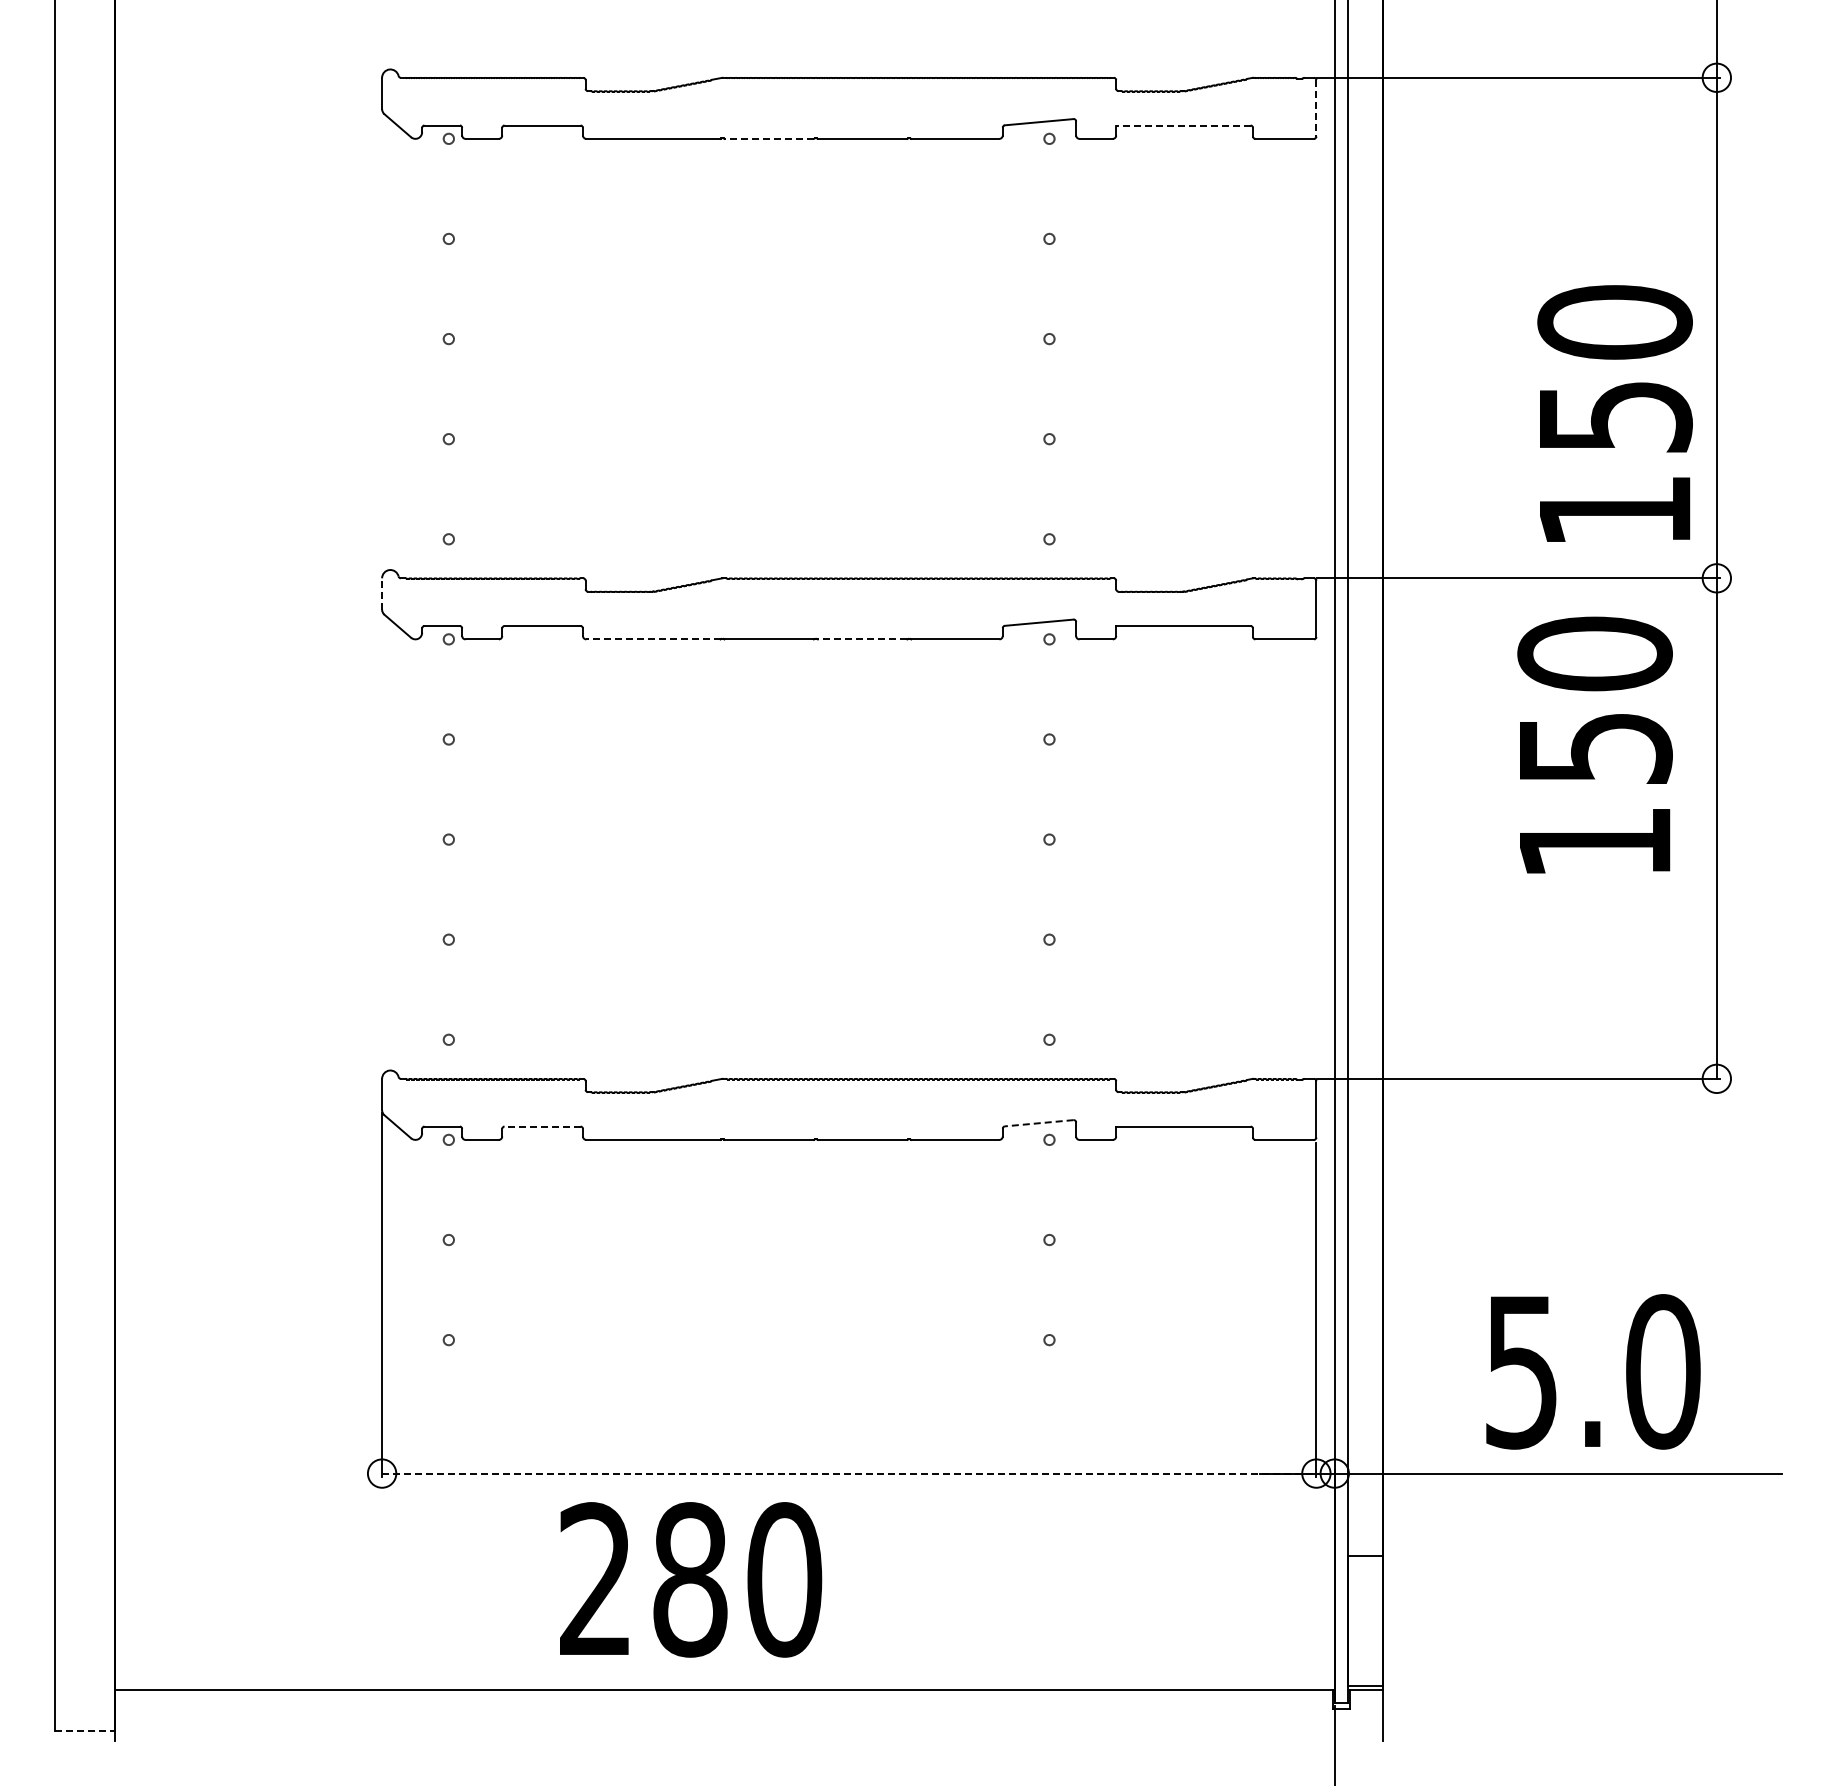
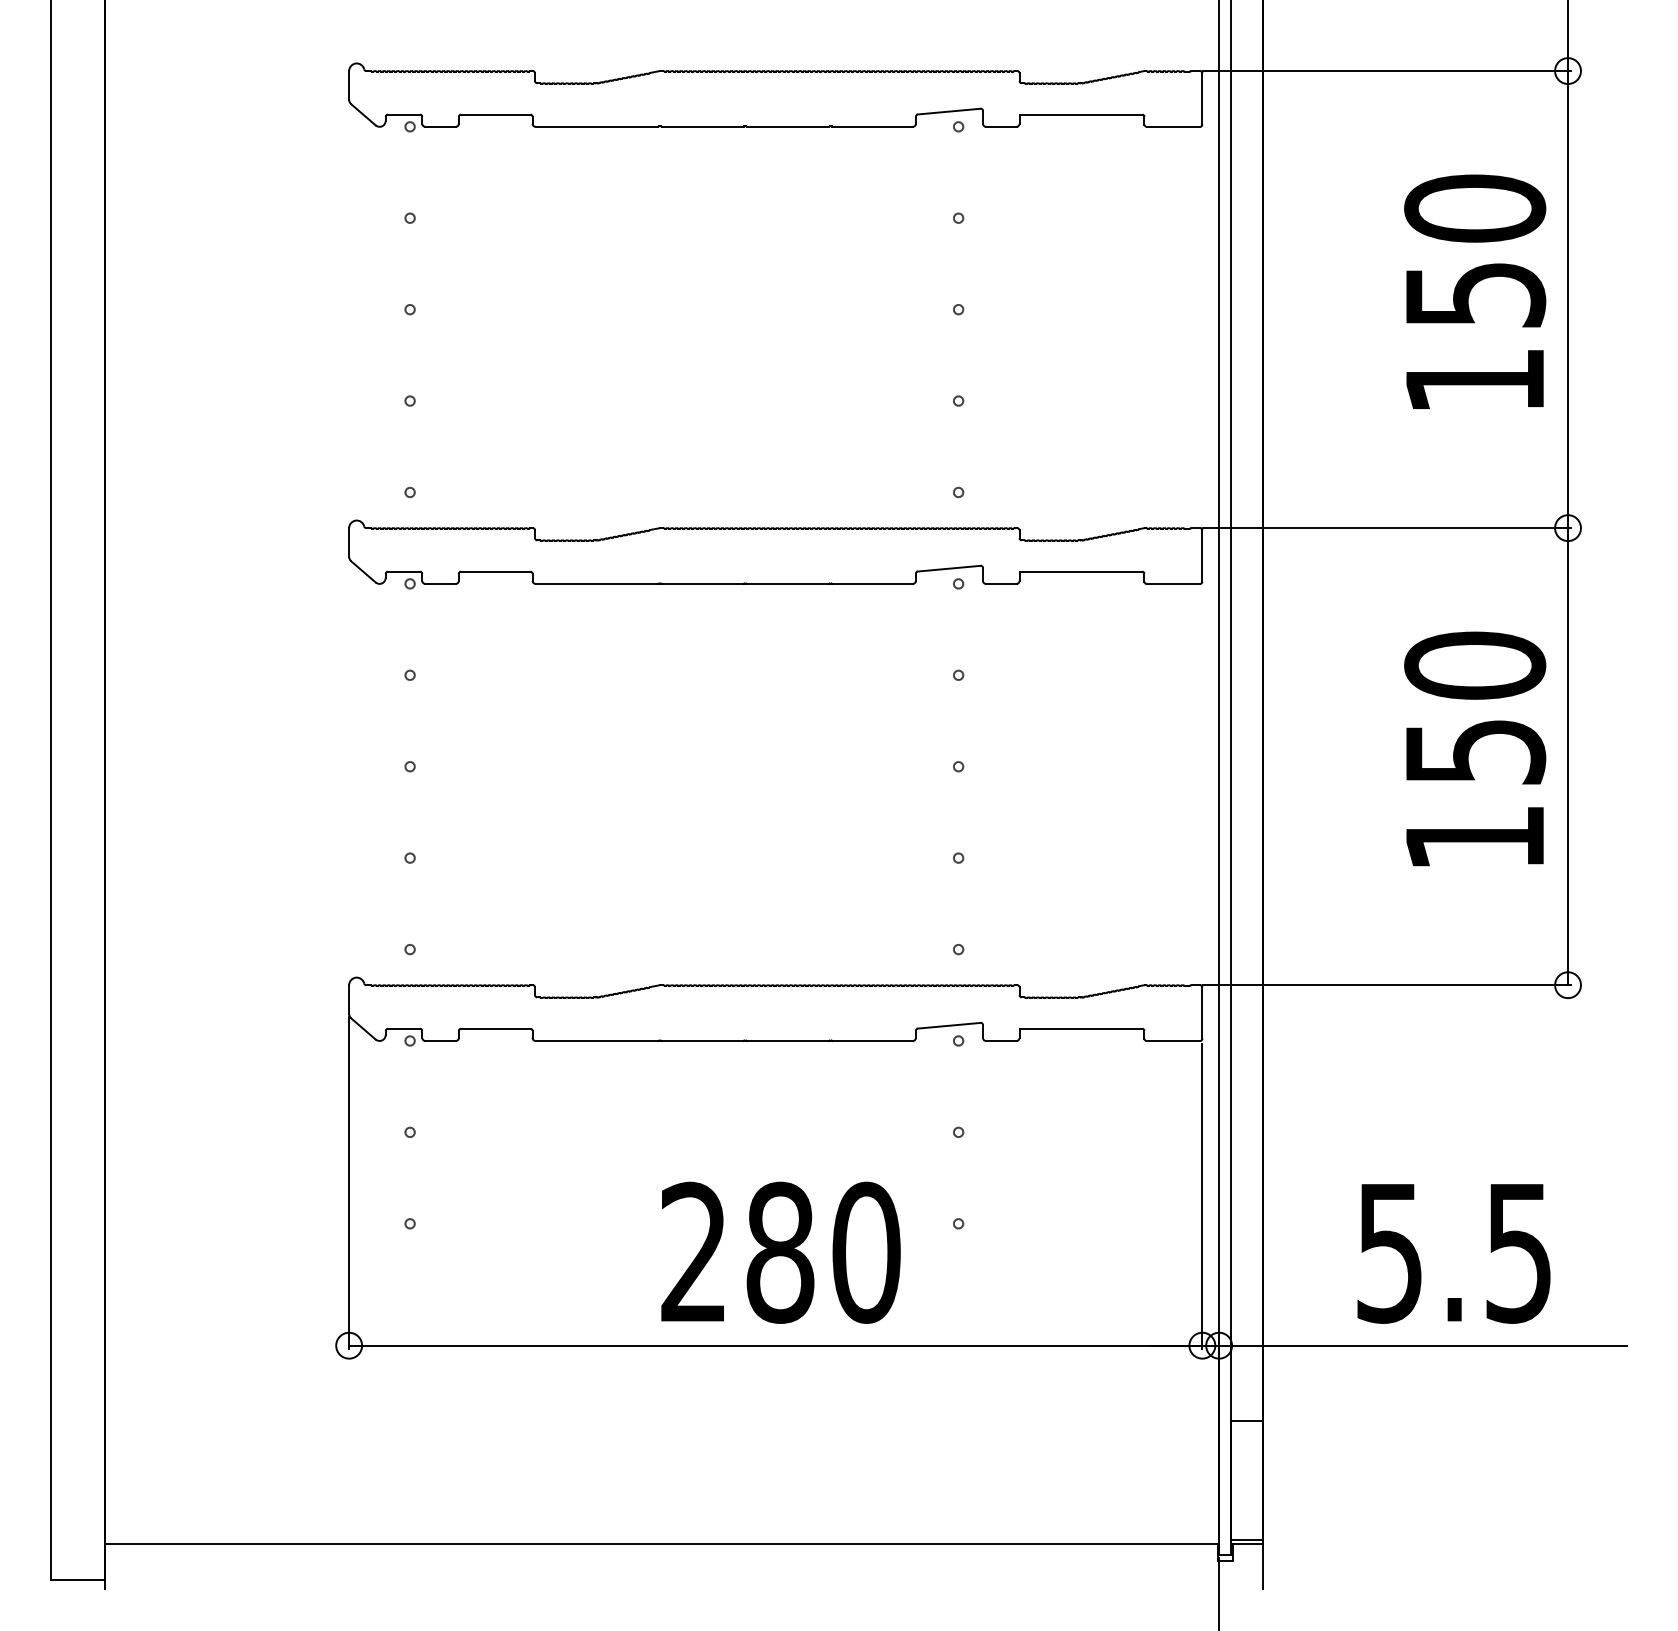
line: (1316, 108) -> (1202, 99), dashed -> solid
line: (1182, 125) -> (1080, 114), dashed -> solid
line: (769, 138) -> (702, 126), dashed -> solid
text: (1614, 413) -> (1474, 291), moved
line: (382, 594) -> (349, 542), dashed -> solid
line: (652, 639) -> (596, 584), dashed -> solid
line: (862, 639) -> (787, 584), dashed -> solid
text: (1594, 744) -> (1474, 748), moved
line: (1039, 1123) -> (949, 1025), dashed -> solid
line: (542, 1126) -> (495, 1028), dashed -> solid
text: (1663, 1371) -> (1519, 1252), 5.0 -> 5.5
line: (849, 1473) -> (775, 1345), dashed -> solid
text: (691, 1579) -> (781, 1252), moved
line: (85, 1730) -> (78, 1580), dashed -> solid

